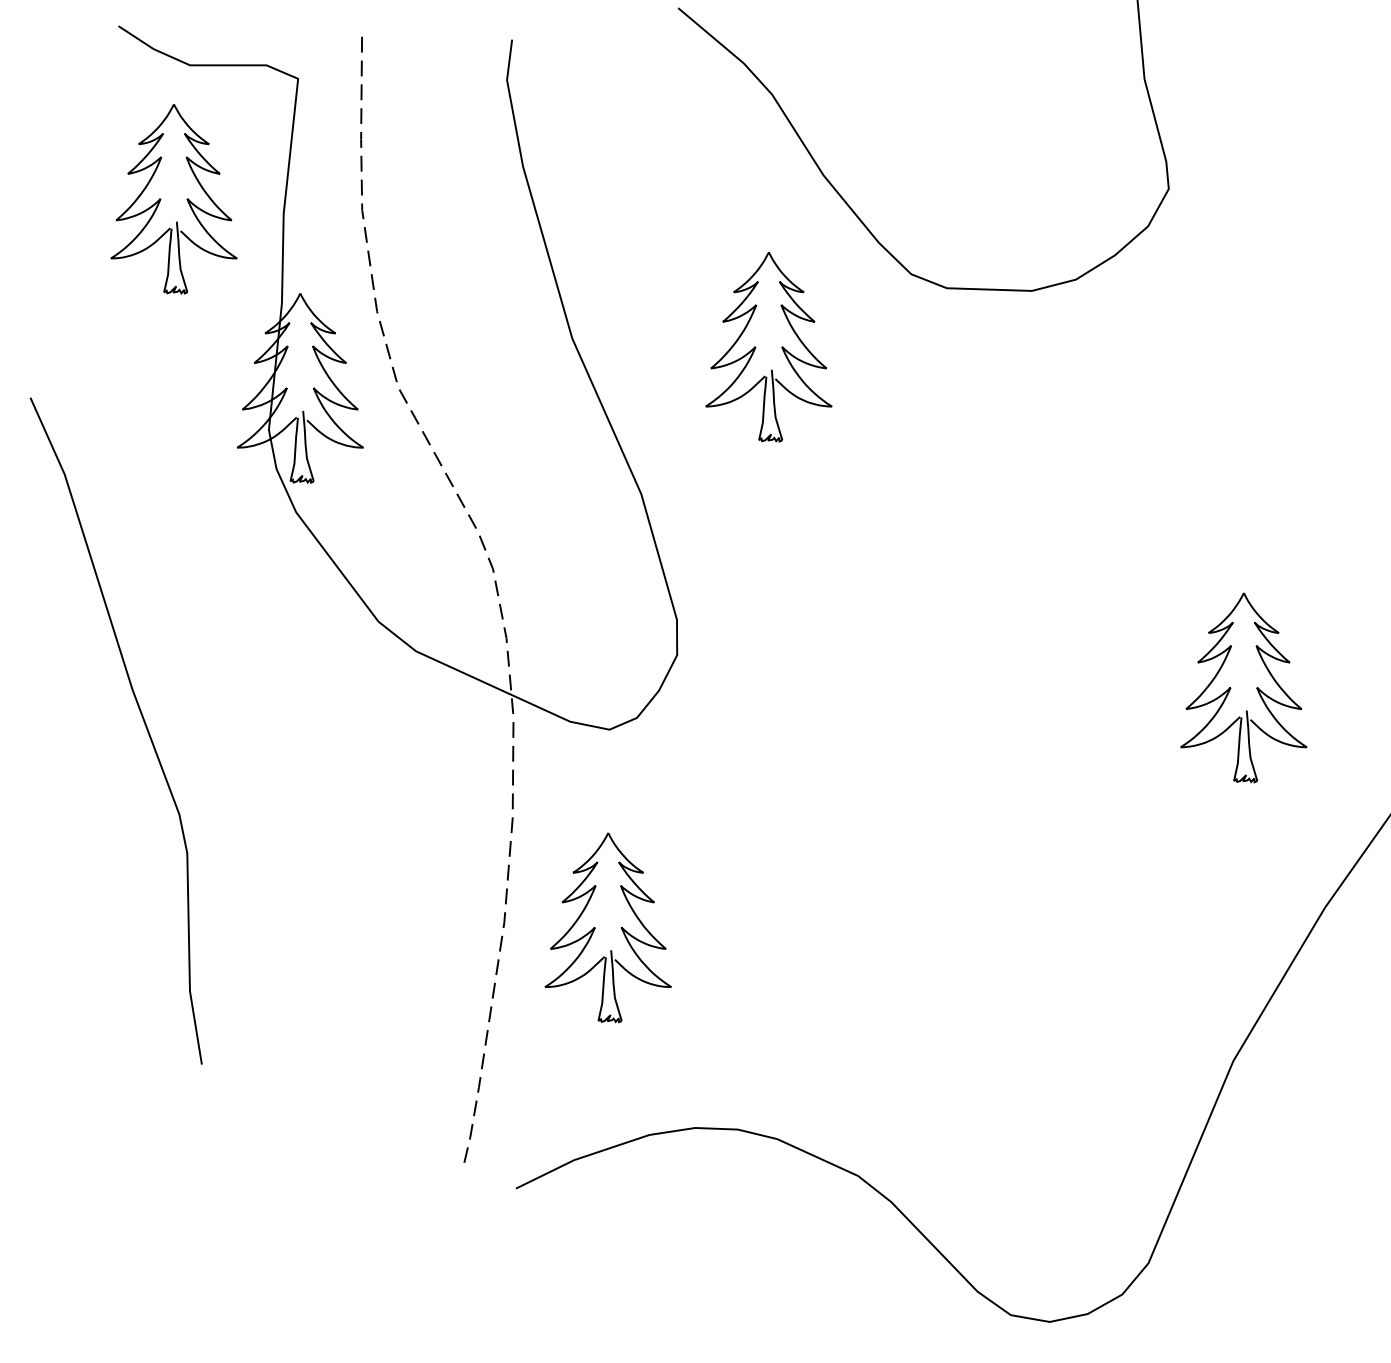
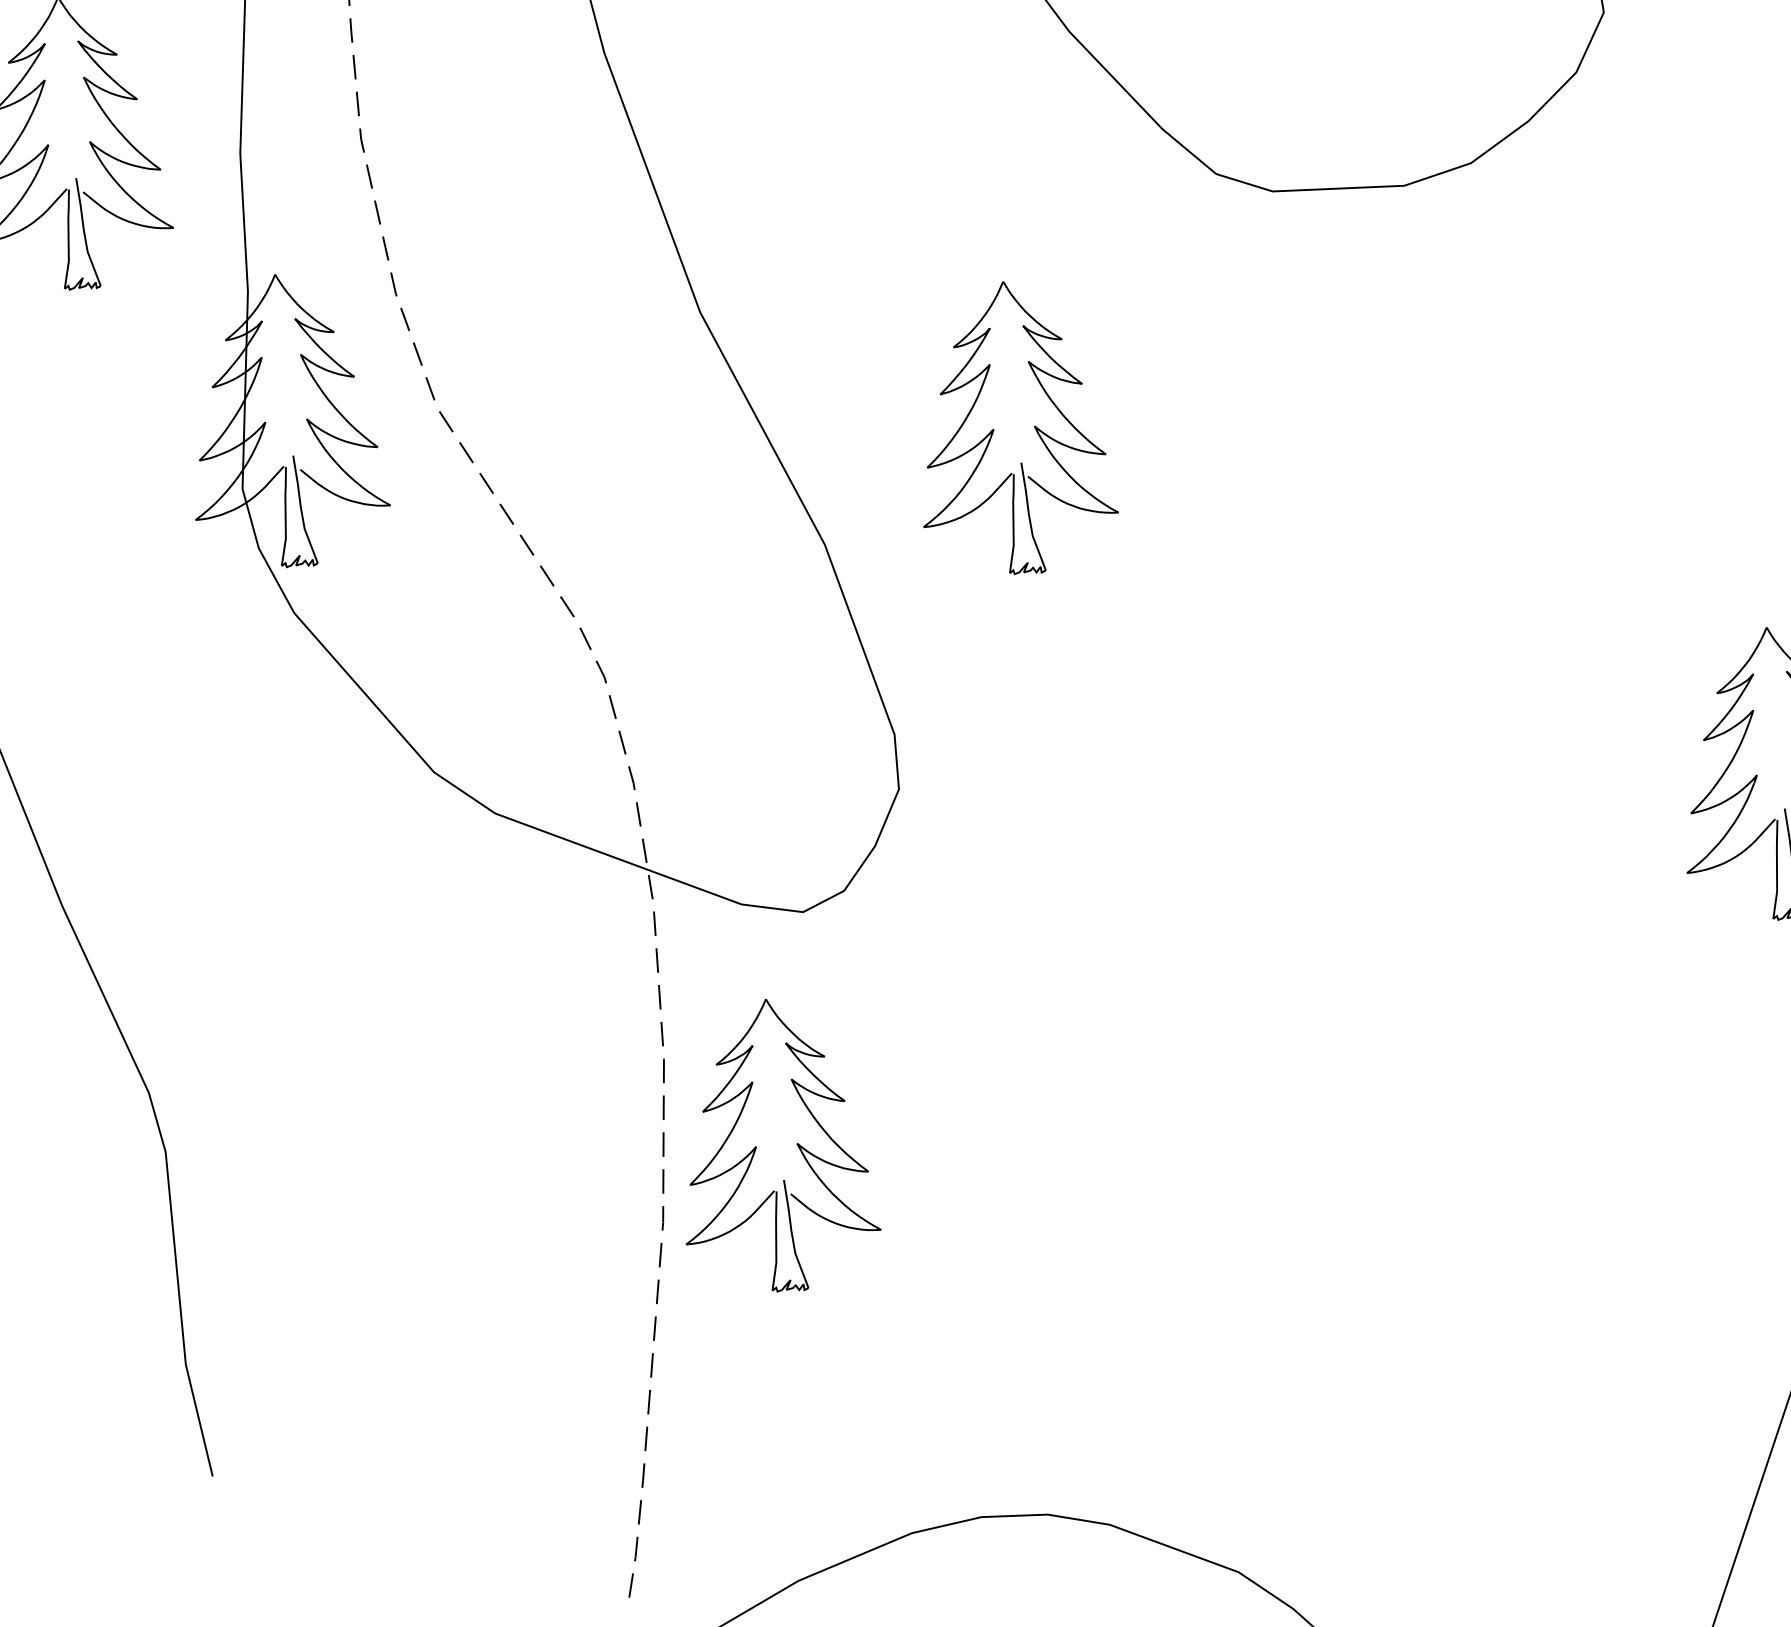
part: (756, 347) -> (995, 430), moved
part: (595, 927) -> (757, 1146), moved

